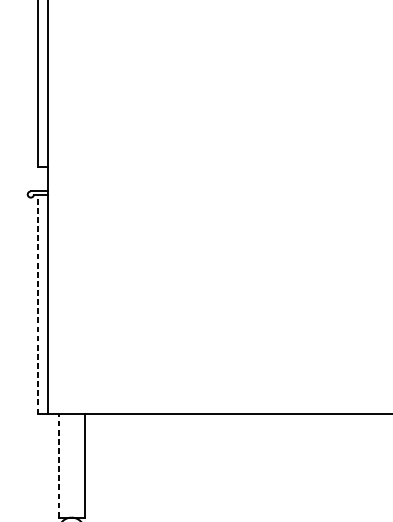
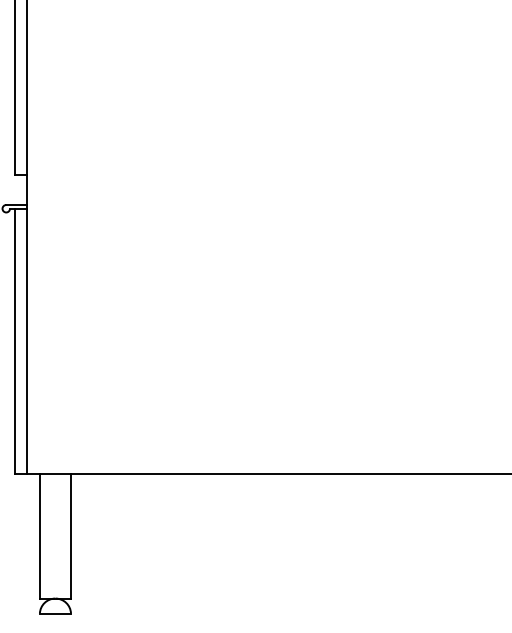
line: (37, 304) -> (14, 341), dashed -> solid
line: (58, 465) -> (39, 535), dashed -> solid

